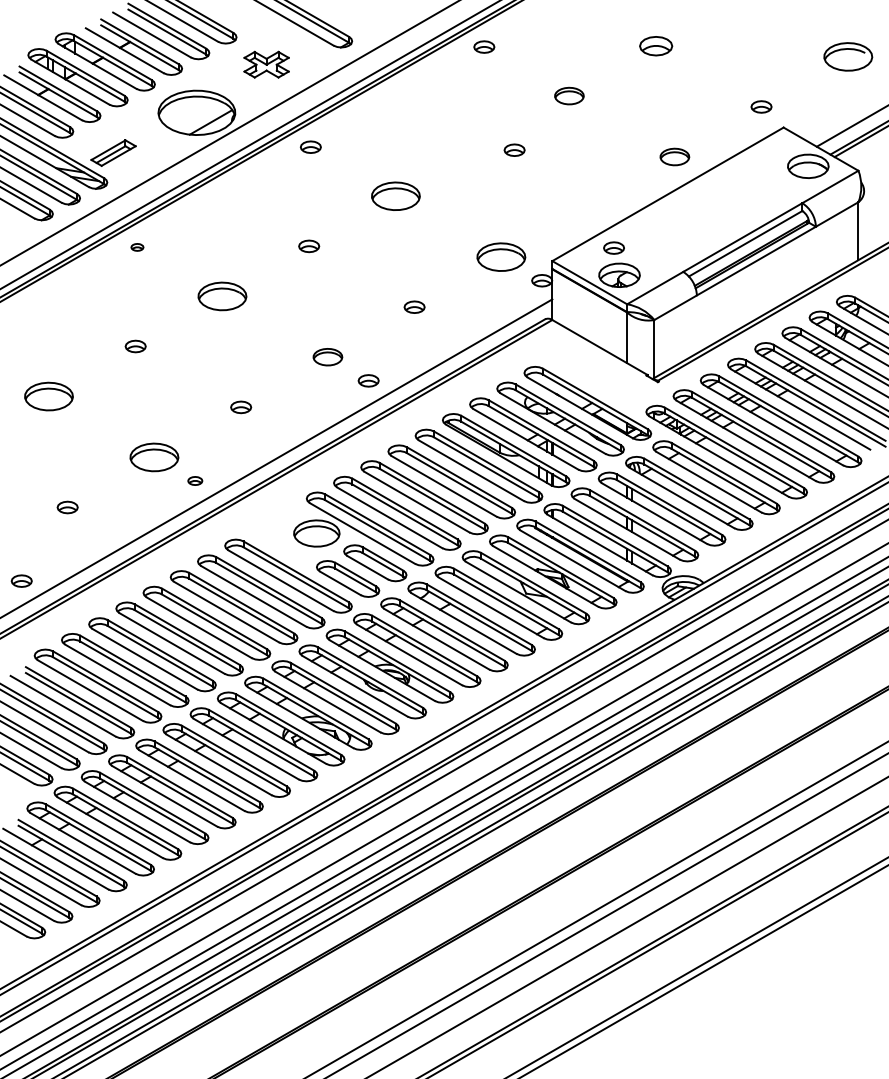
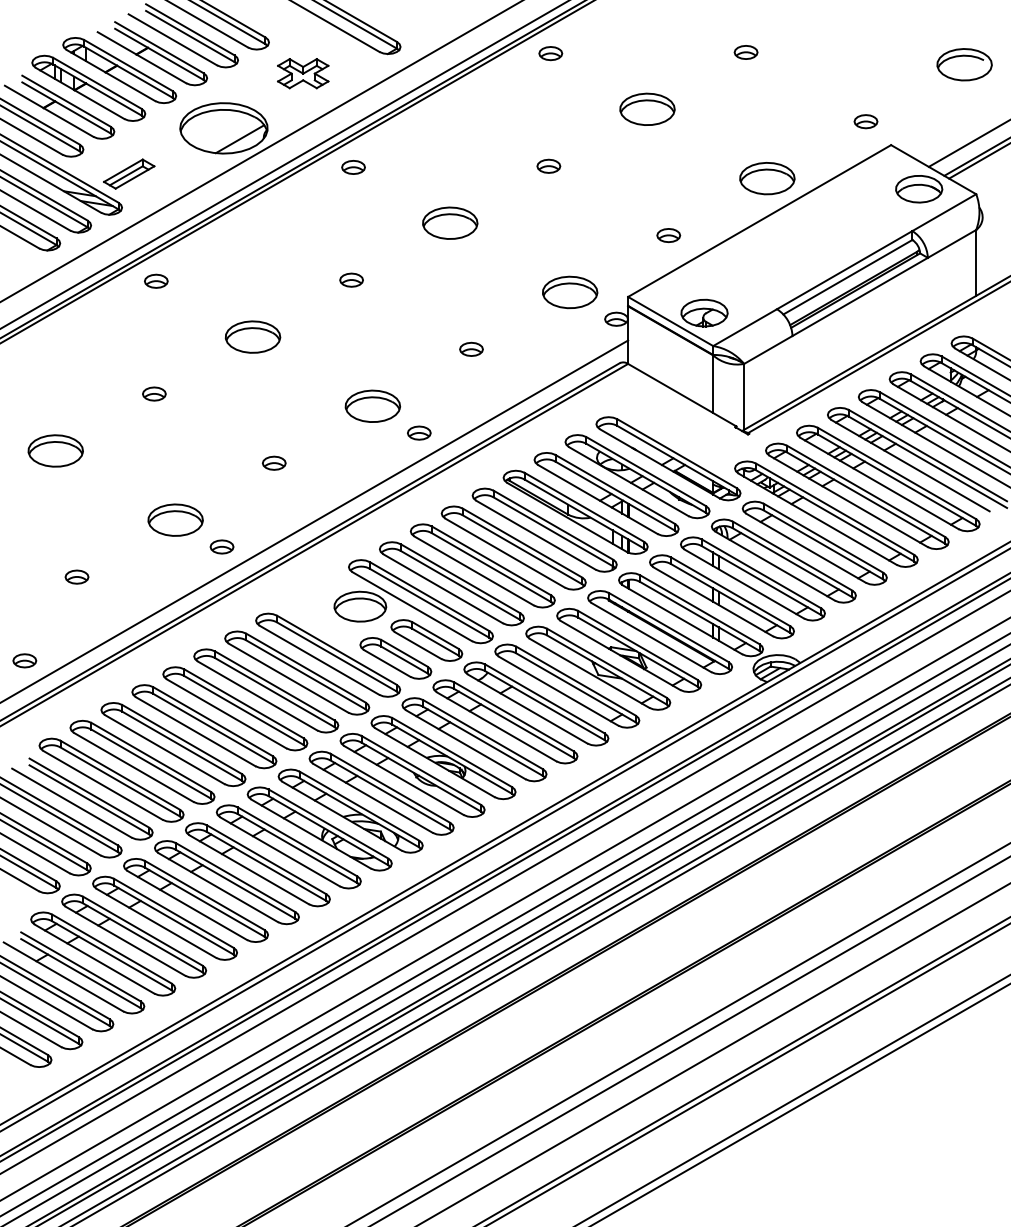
part: (655, 45) -> (745, 51), size x0.62
part: (569, 95) -> (647, 108), size x1.67
part: (514, 149) -> (548, 165), moved
part: (674, 156) -> (767, 177), size x1.67
part: (137, 247) -> (156, 281), size x1.67
part: (613, 247) -> (668, 234), moved
part: (327, 356) -> (372, 405), size x1.67
part: (195, 480) -> (222, 546), size x1.43

